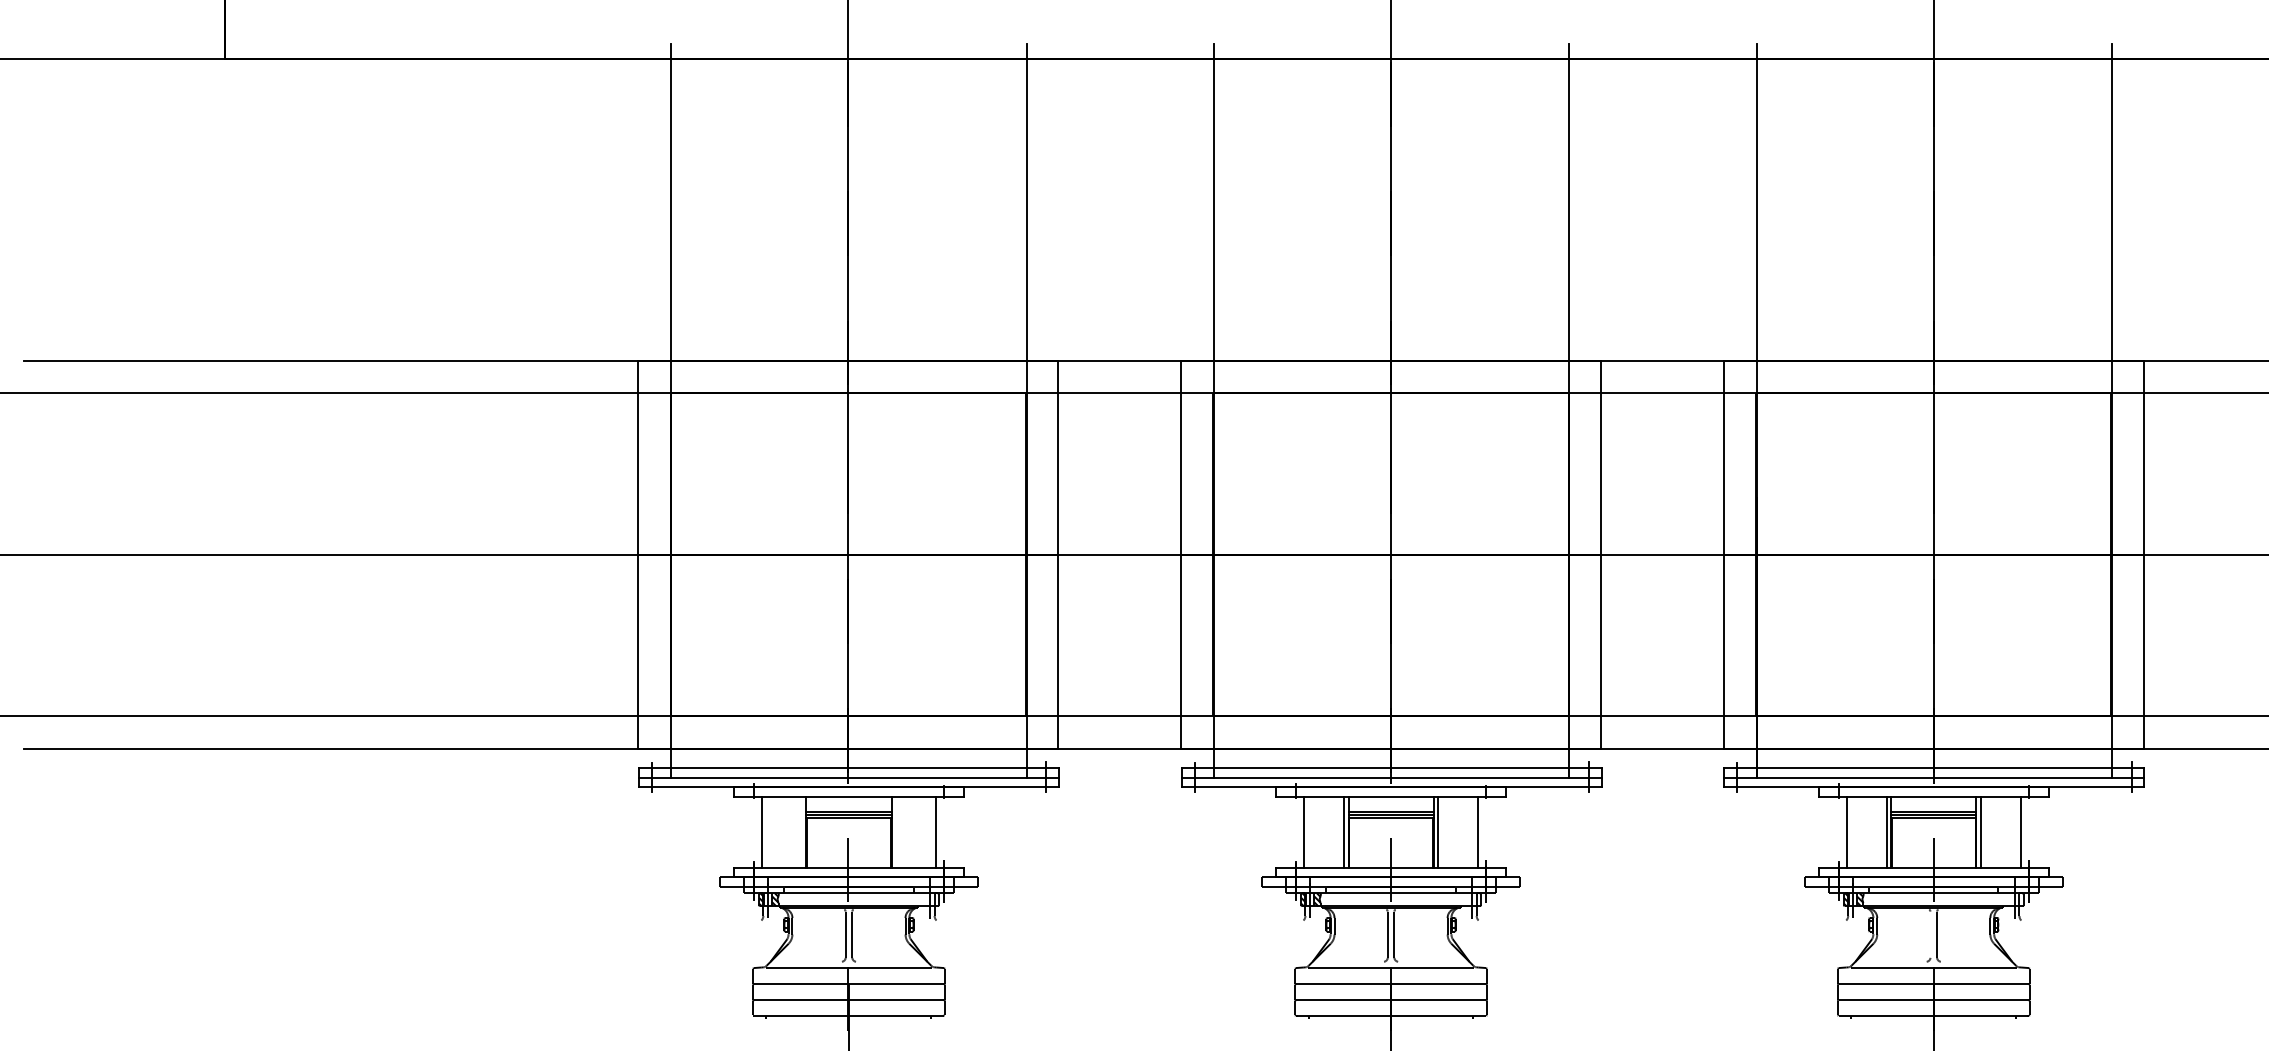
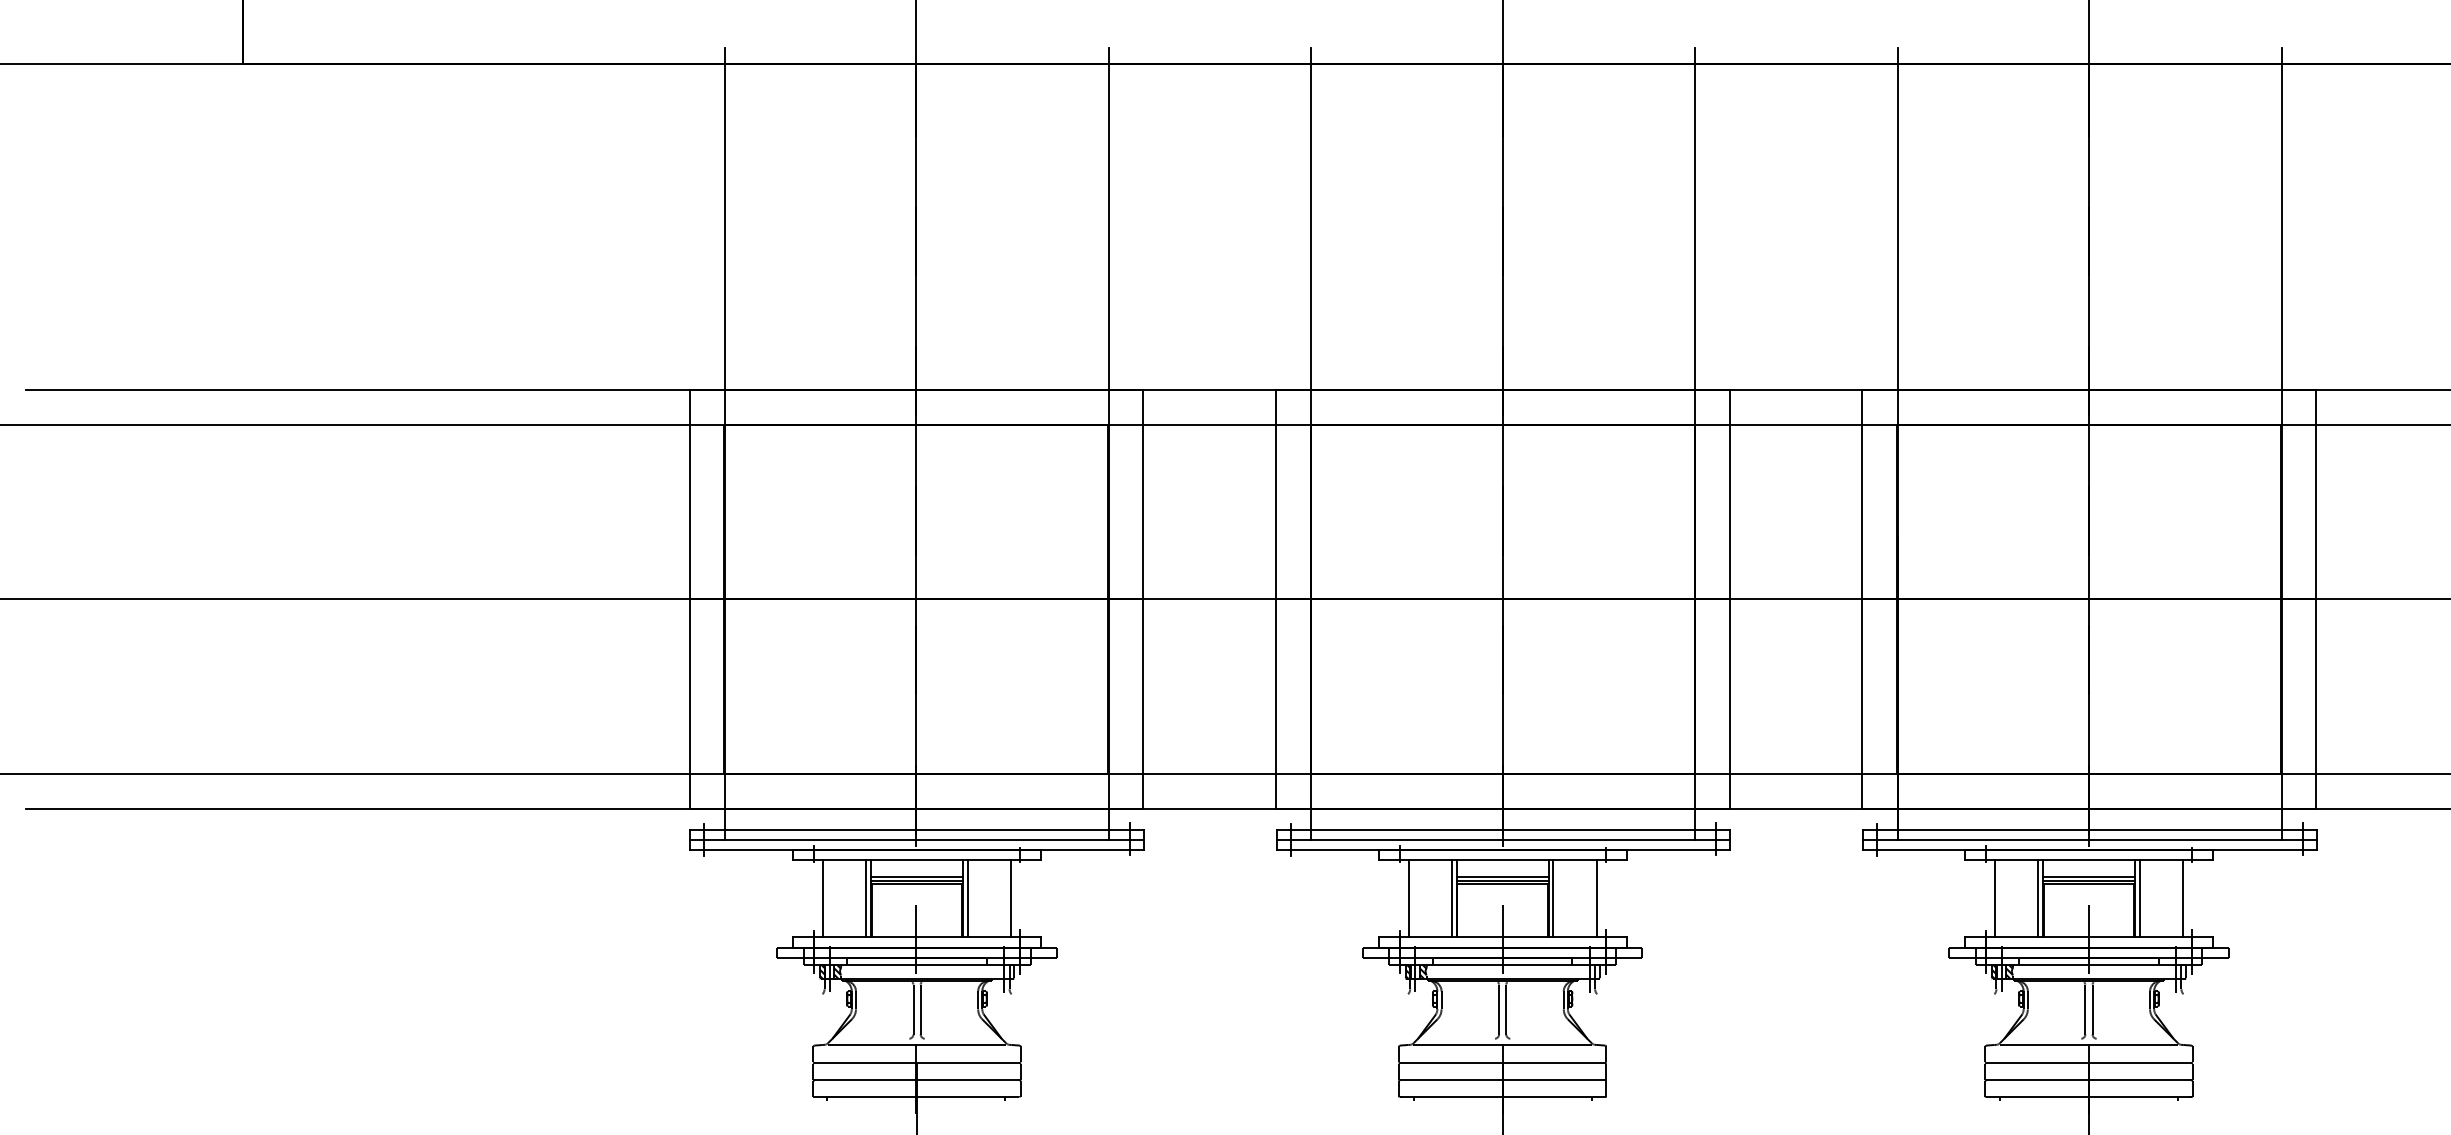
line: (802, 831) -> (866, 898), added
line: (895, 831) -> (967, 898), added
line: (1930, 934) -> (2085, 1009), added

